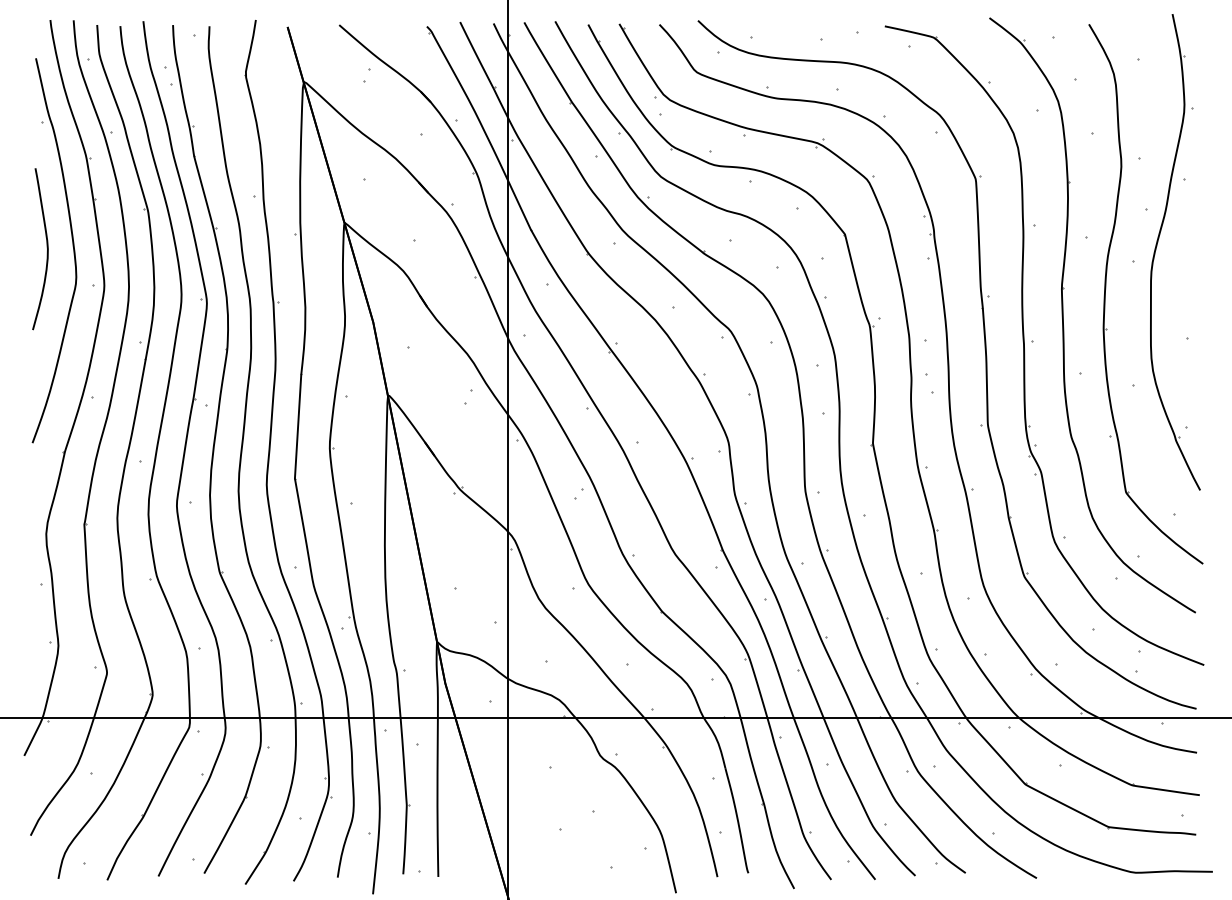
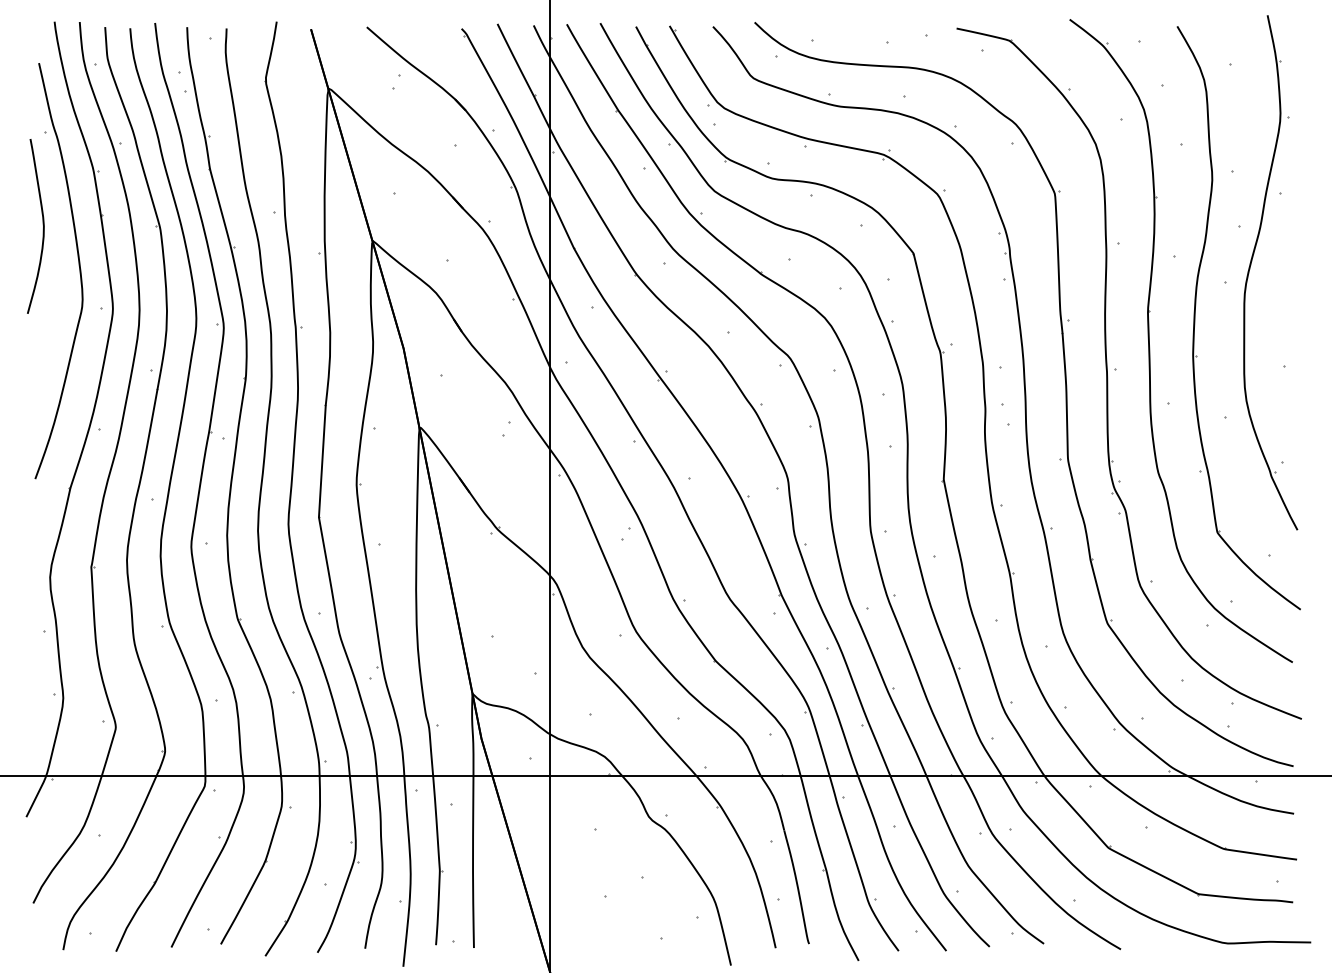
curve: (46, 247) -> (42, 224), moved

